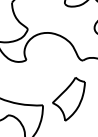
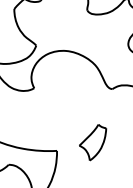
part: (68, 99) -> (92, 142), size x0.6

